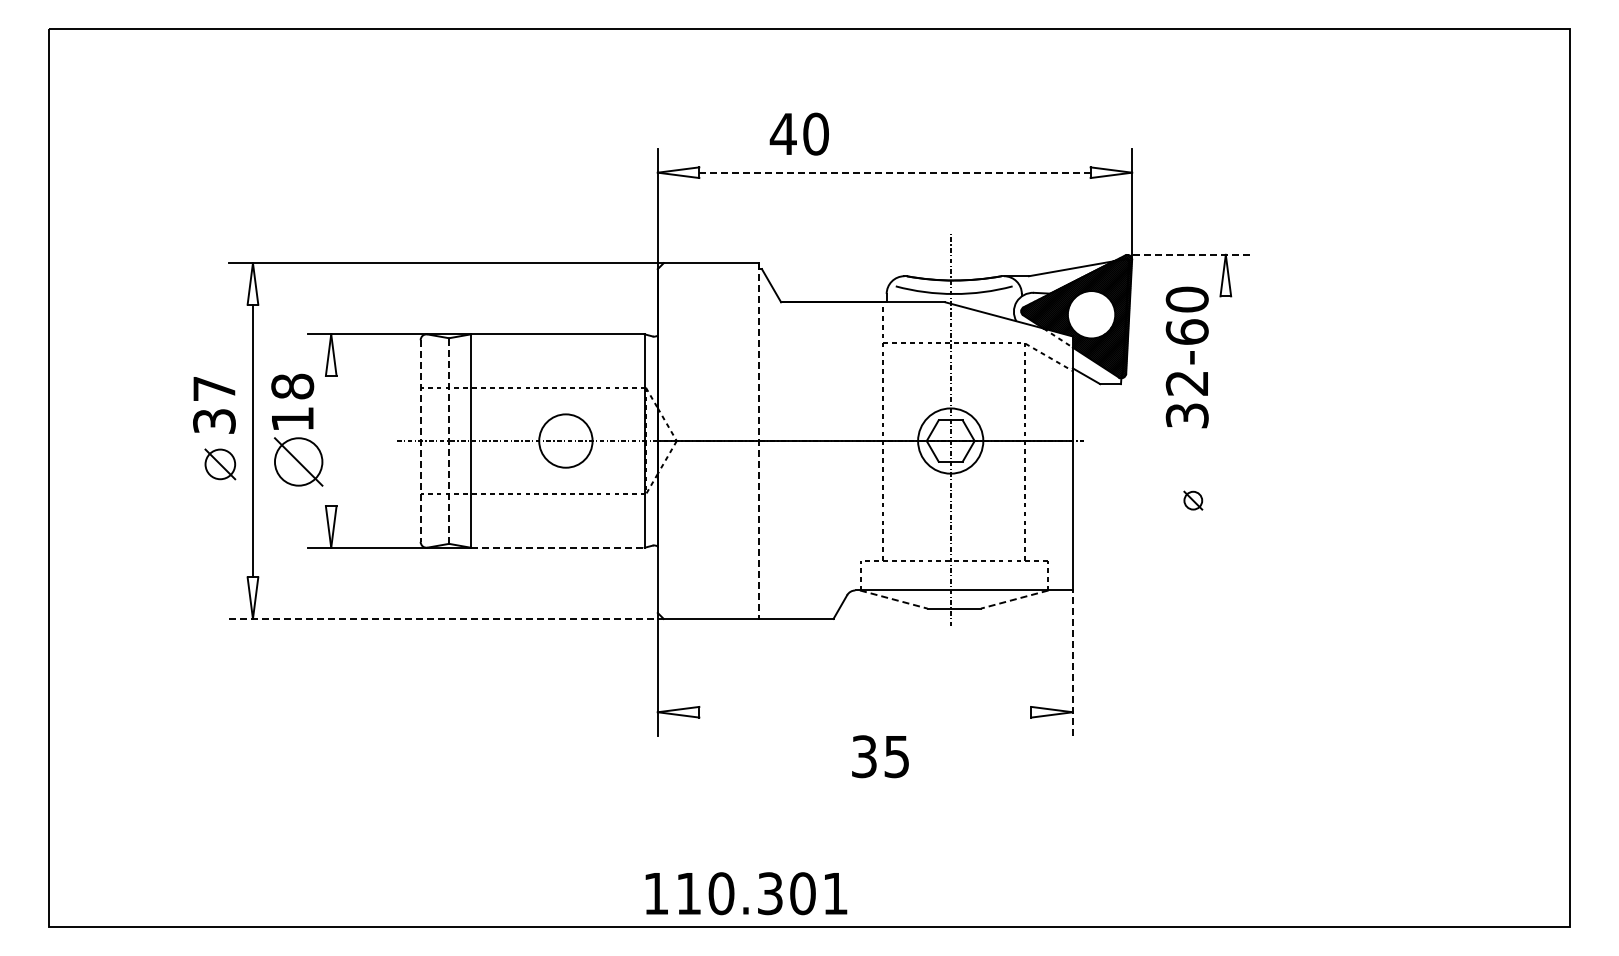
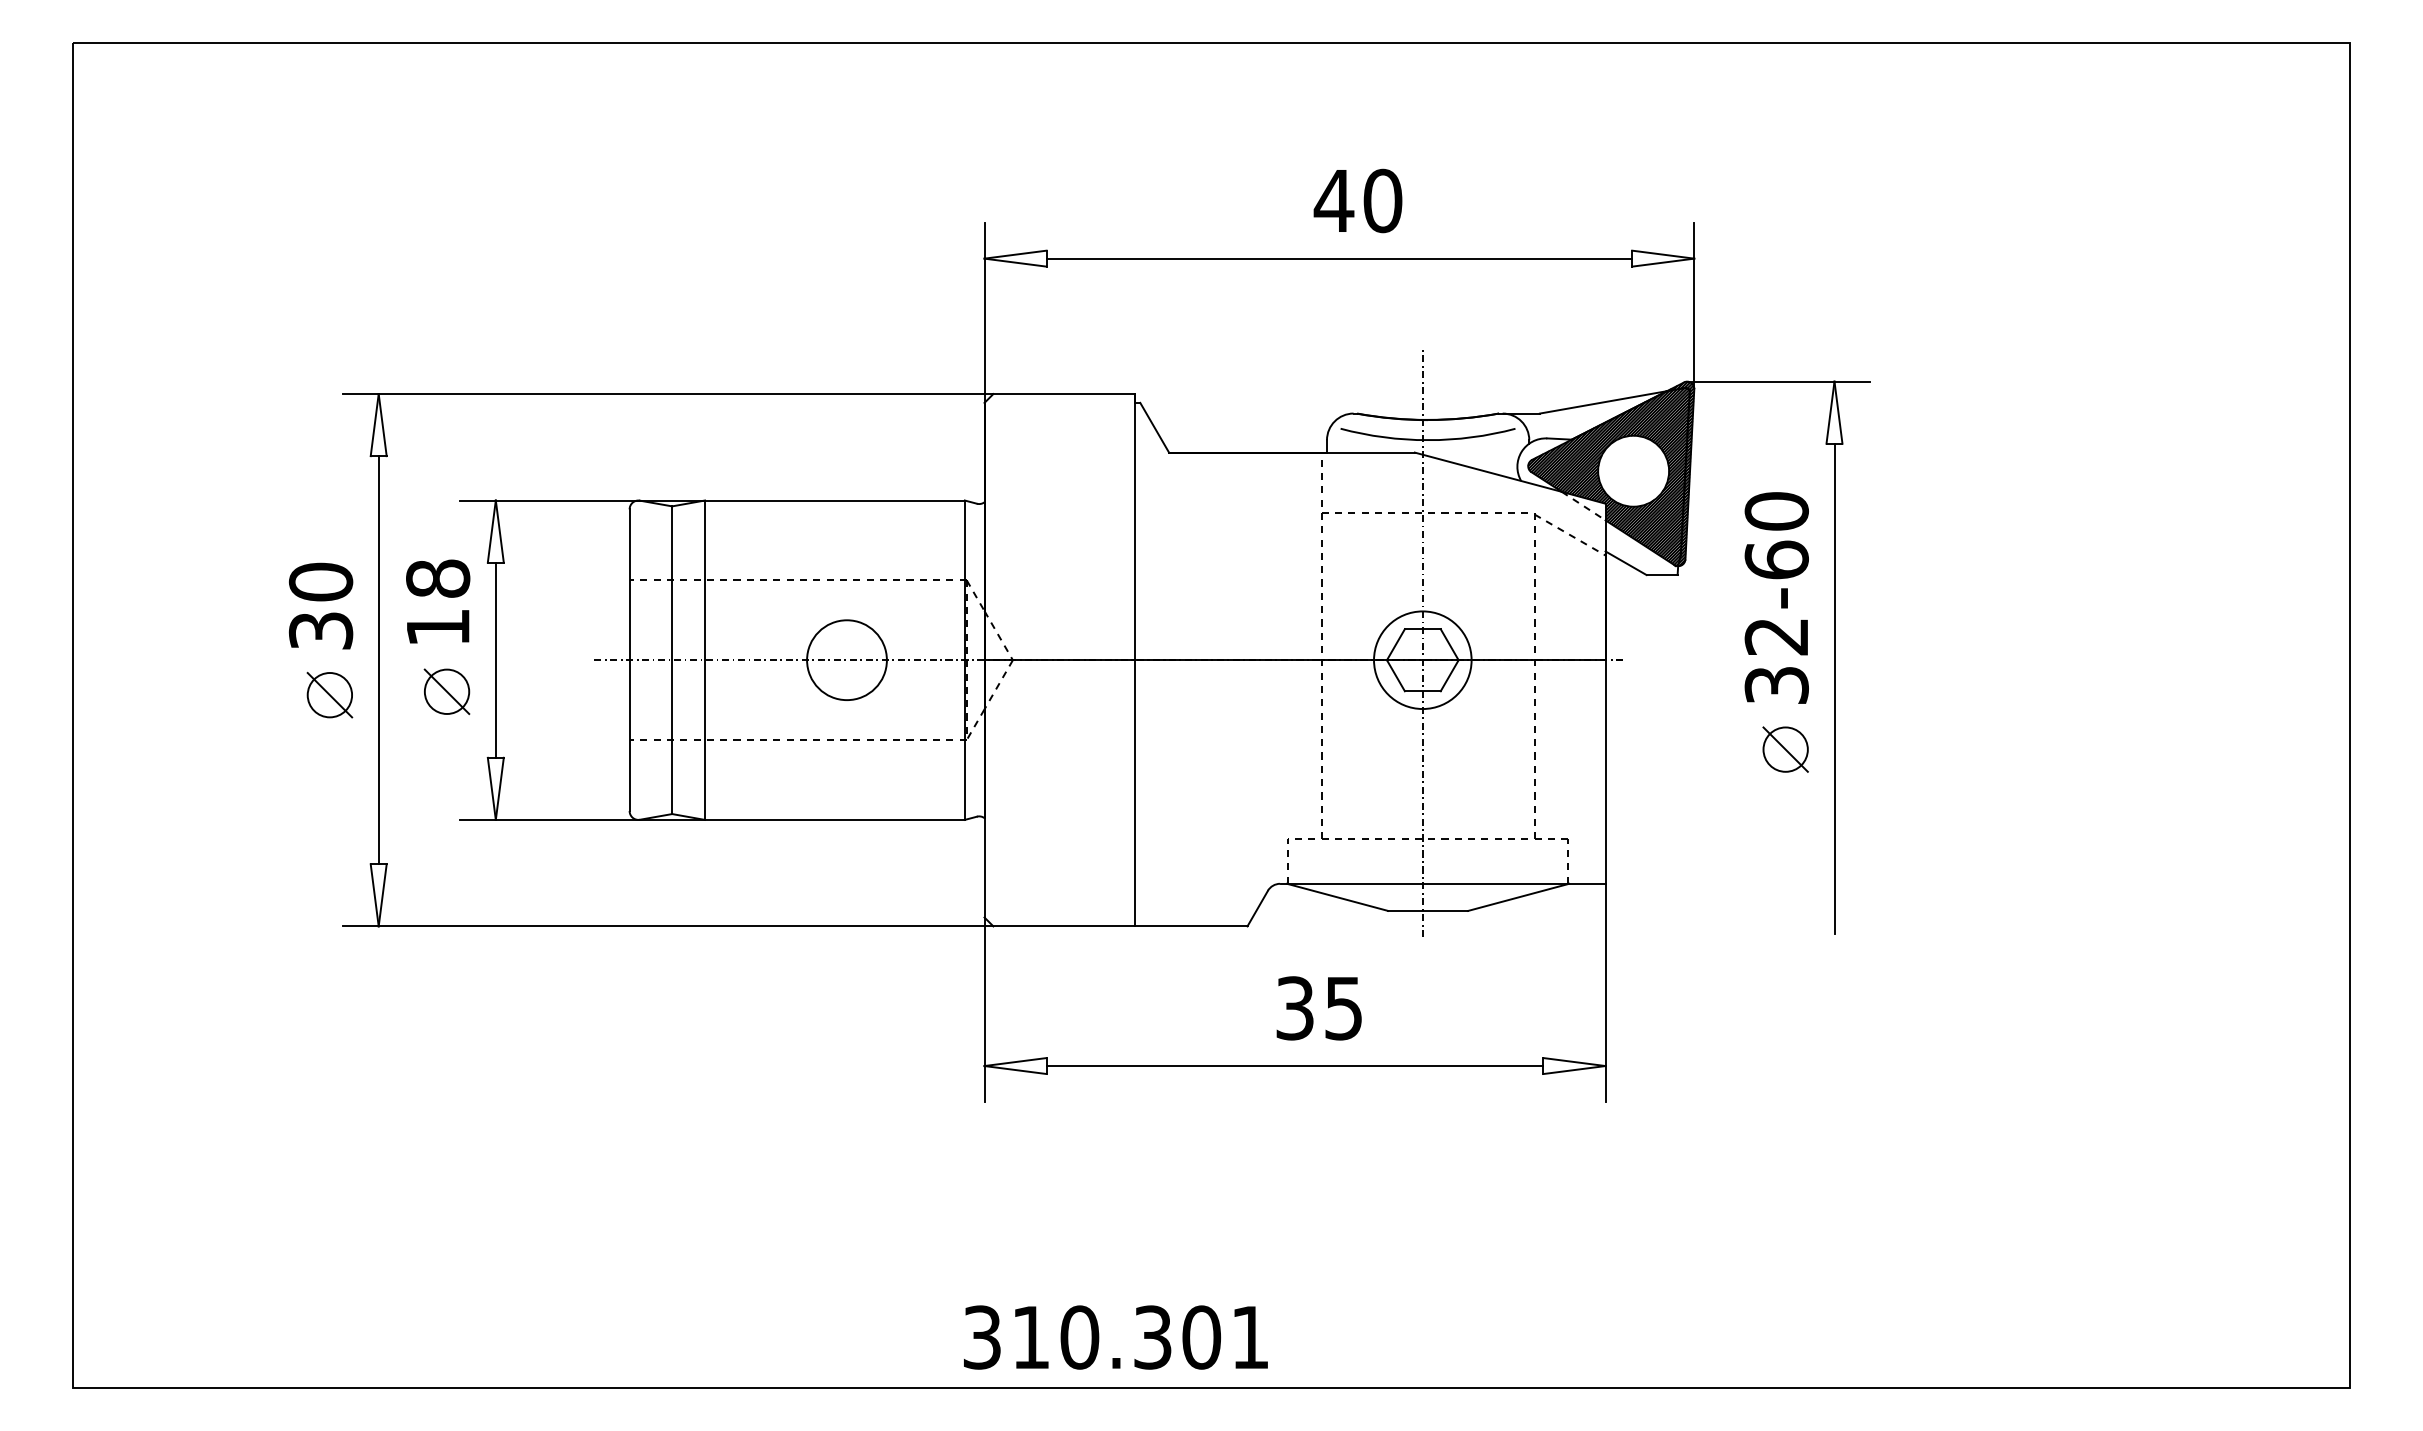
text: (798, 133) -> (1356, 199), moved
line: (894, 172) -> (1338, 258), dashed -> solid
line: (1187, 254) -> (1777, 381), dashed -> solid
text: (1186, 357) -> (1775, 598), moved
text: (214, 388) -> (321, 581), 37 -> 30
line: (331, 440) -> (496, 659), added
line: (420, 441) -> (629, 660), dashed -> solid
line: (449, 441) -> (672, 660), dashed -> solid
line: (758, 441) -> (1135, 660), dashed -> solid
line: (1225, 460) -> (1834, 689), added
part: (298, 462) -> (446, 692), size x0.62
part: (1193, 500) -> (1786, 749), size x1.67
line: (557, 547) -> (834, 819), dashed -> solid
line: (893, 599) -> (1337, 897), dashed -> solid
line: (1014, 599) -> (1518, 897), dashed -> solid
line: (447, 618) -> (669, 925), dashed -> solid
line: (1072, 663) -> (1605, 993), dashed -> solid
line: (865, 712) -> (1295, 1066), added
text: (880, 756) -> (1319, 1008), moved
text: (656, 893) -> (982, 1337), 110.301 -> 310.301

